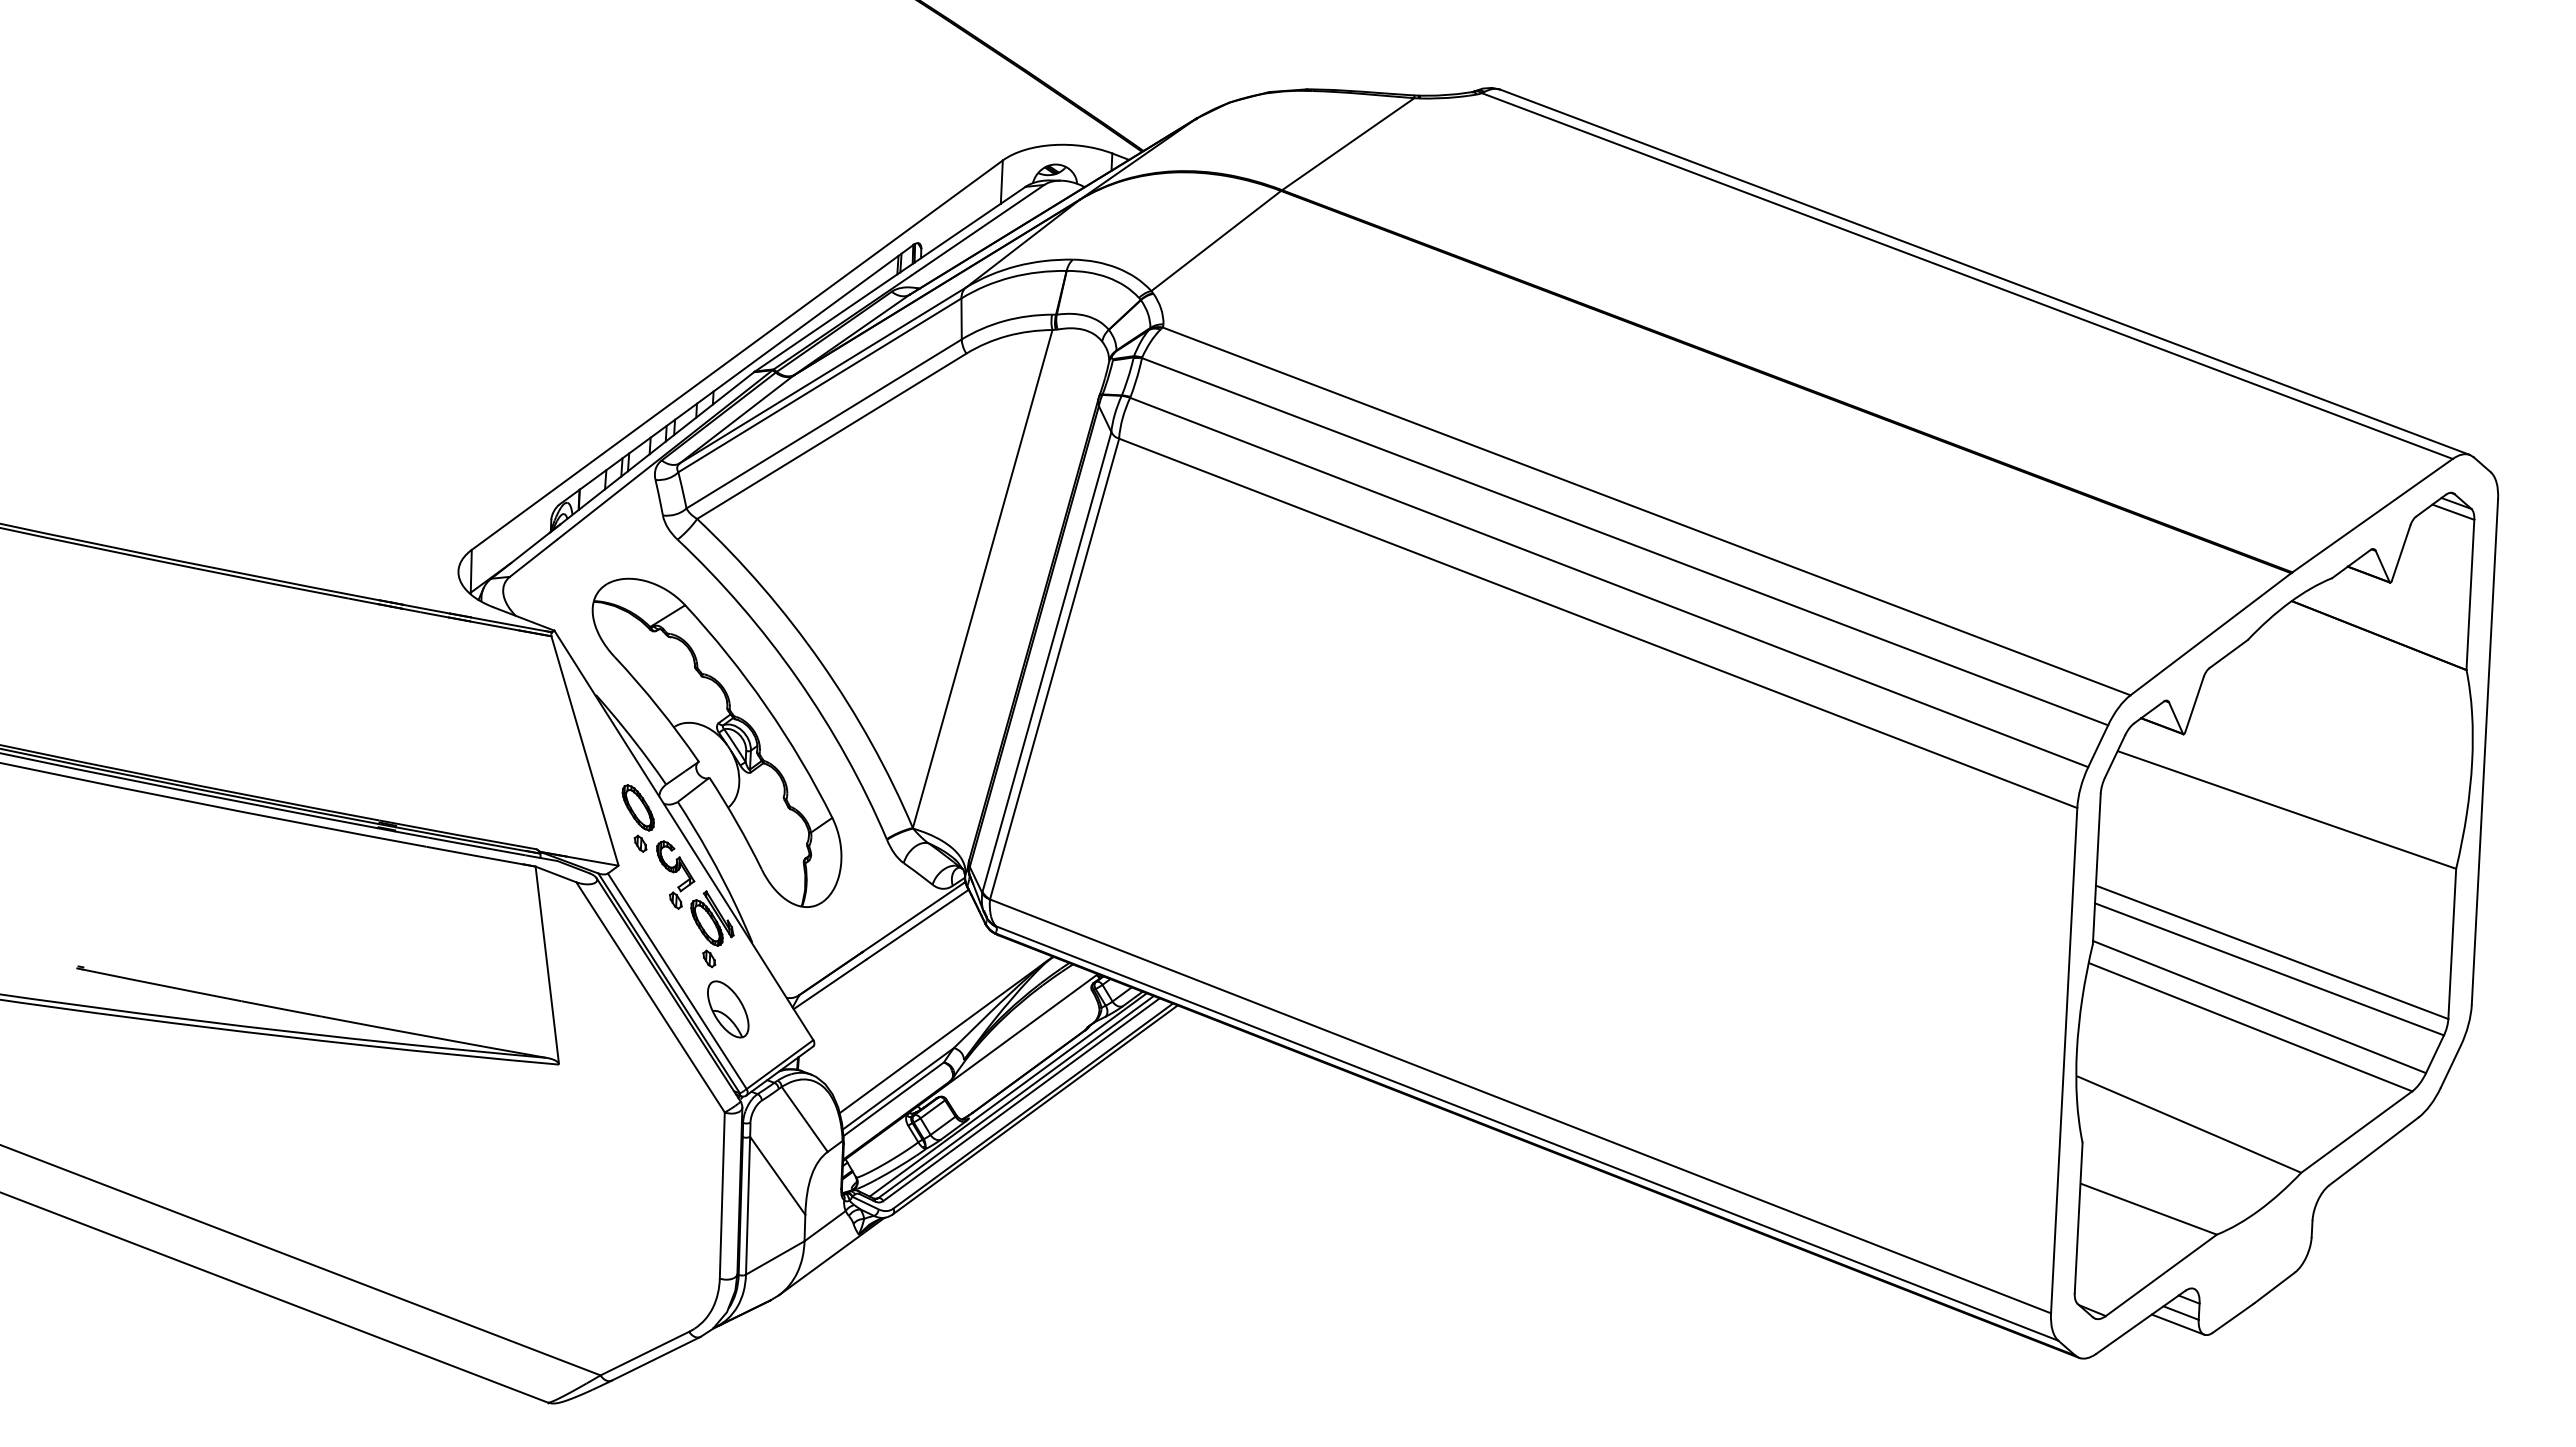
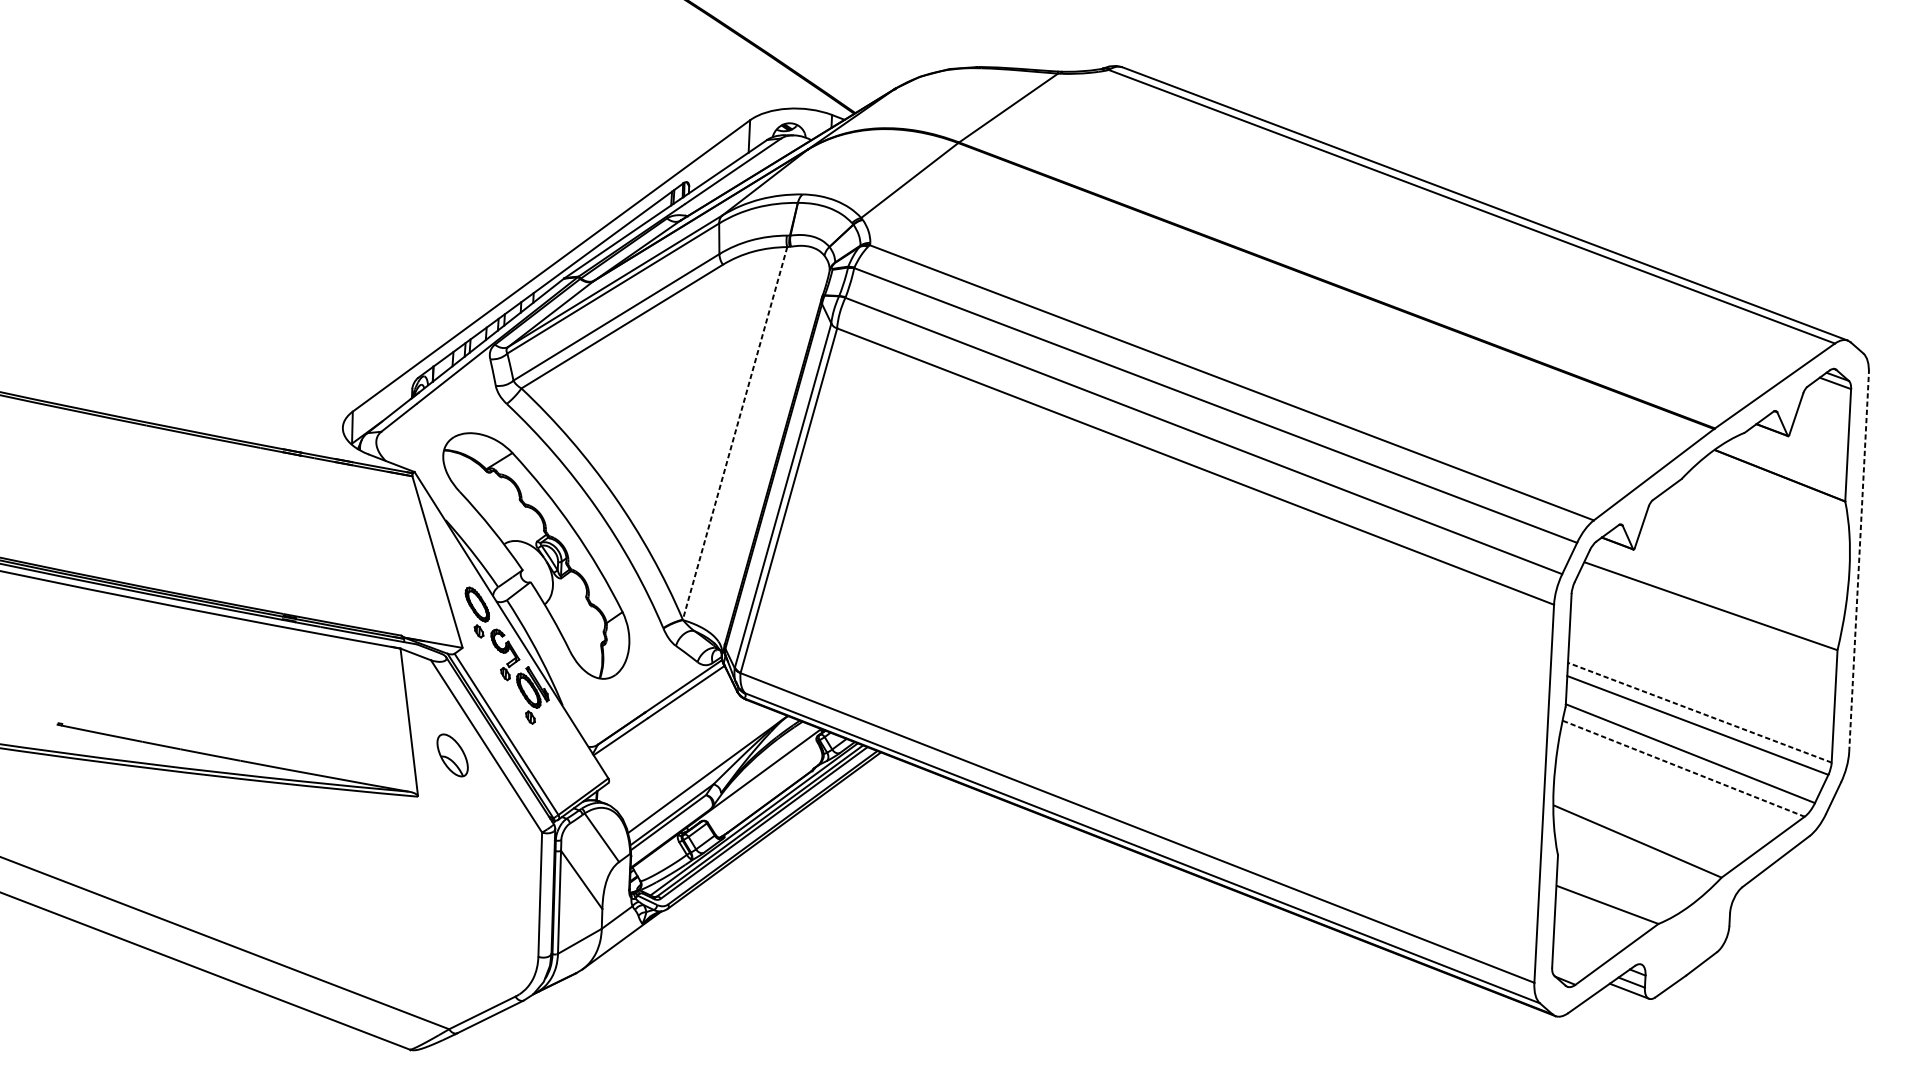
line: (982, 579) -> (734, 433), solid -> dashed
line: (2484, 752) -> (1858, 563), solid -> dashed
line: (2271, 952) -> (1699, 712), solid -> dashed
part: (728, 1009) -> (452, 755), moved
line: (2250, 1027) -> (1683, 768), solid -> dashed

